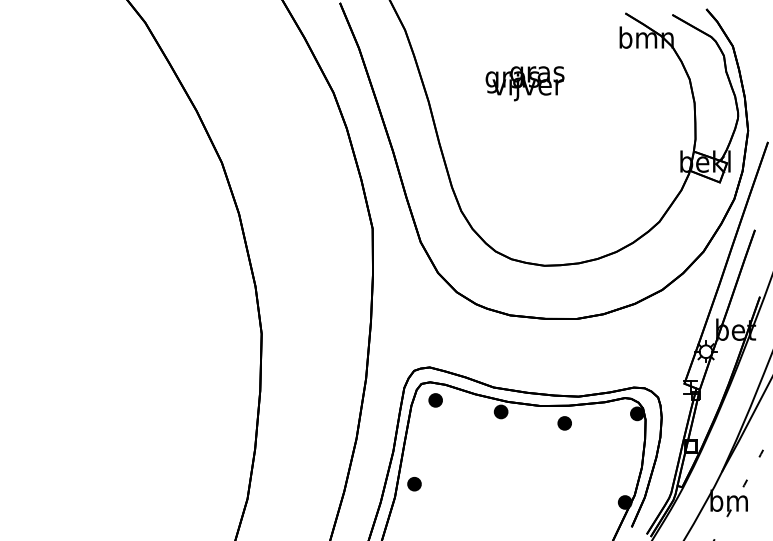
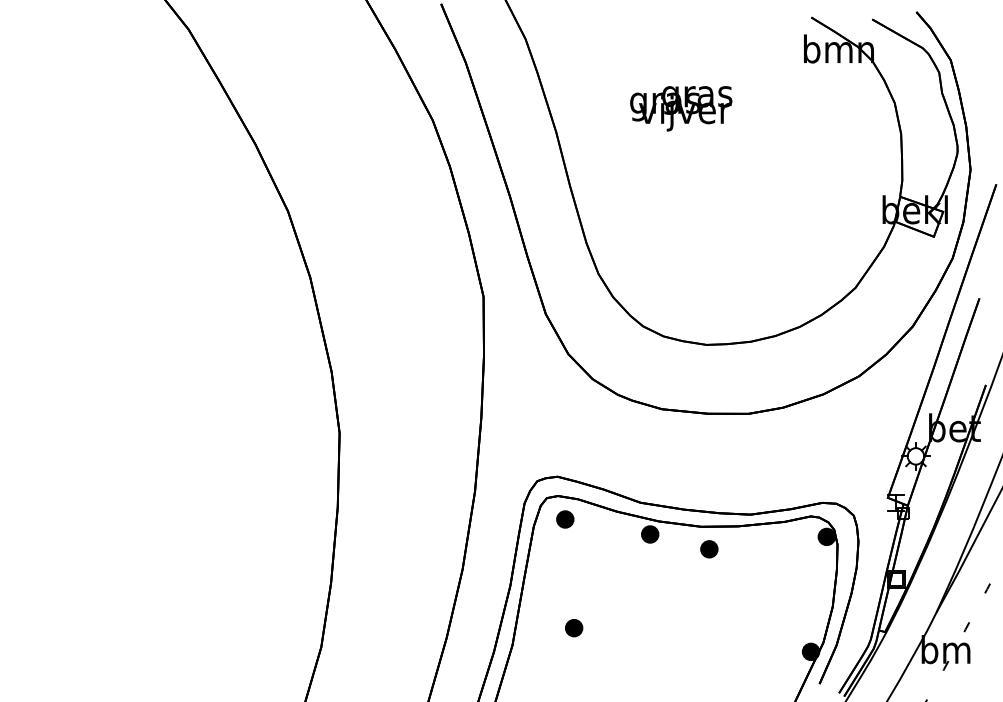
part: (564, 423) -> (709, 549), moved
part: (414, 484) -> (574, 628), moved

